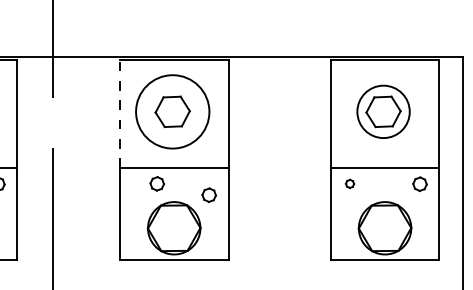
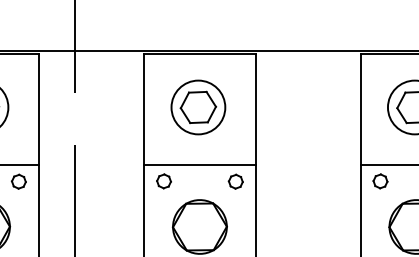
circle: (172, 111) -> (198, 107), size x0.71
line: (119, 113) -> (143, 109), dashed -> solid
part: (157, 183) -> (164, 181), moved
part: (349, 183) -> (379, 181), size x1.67
part: (208, 194) -> (235, 181), moved

